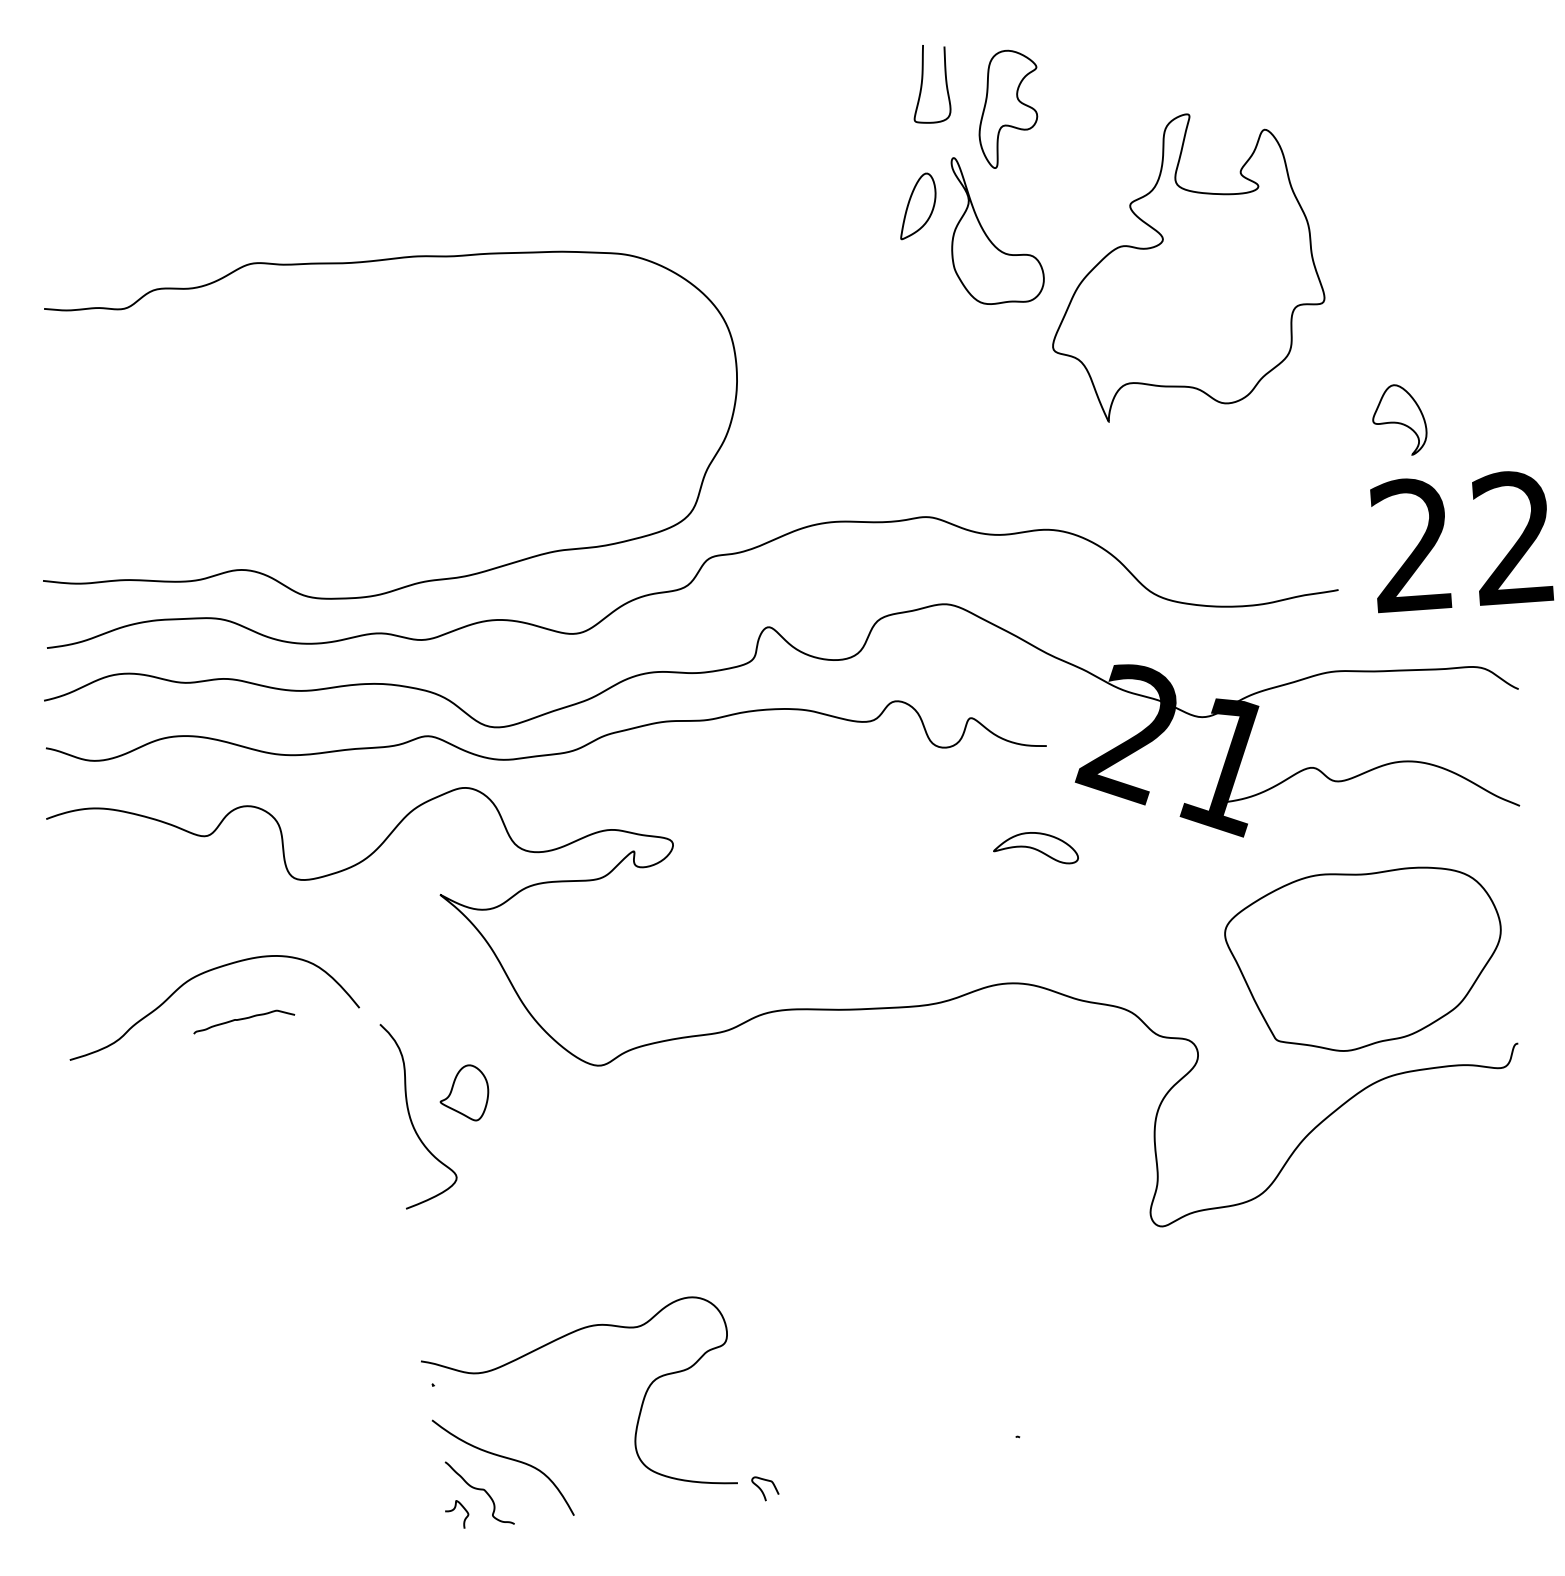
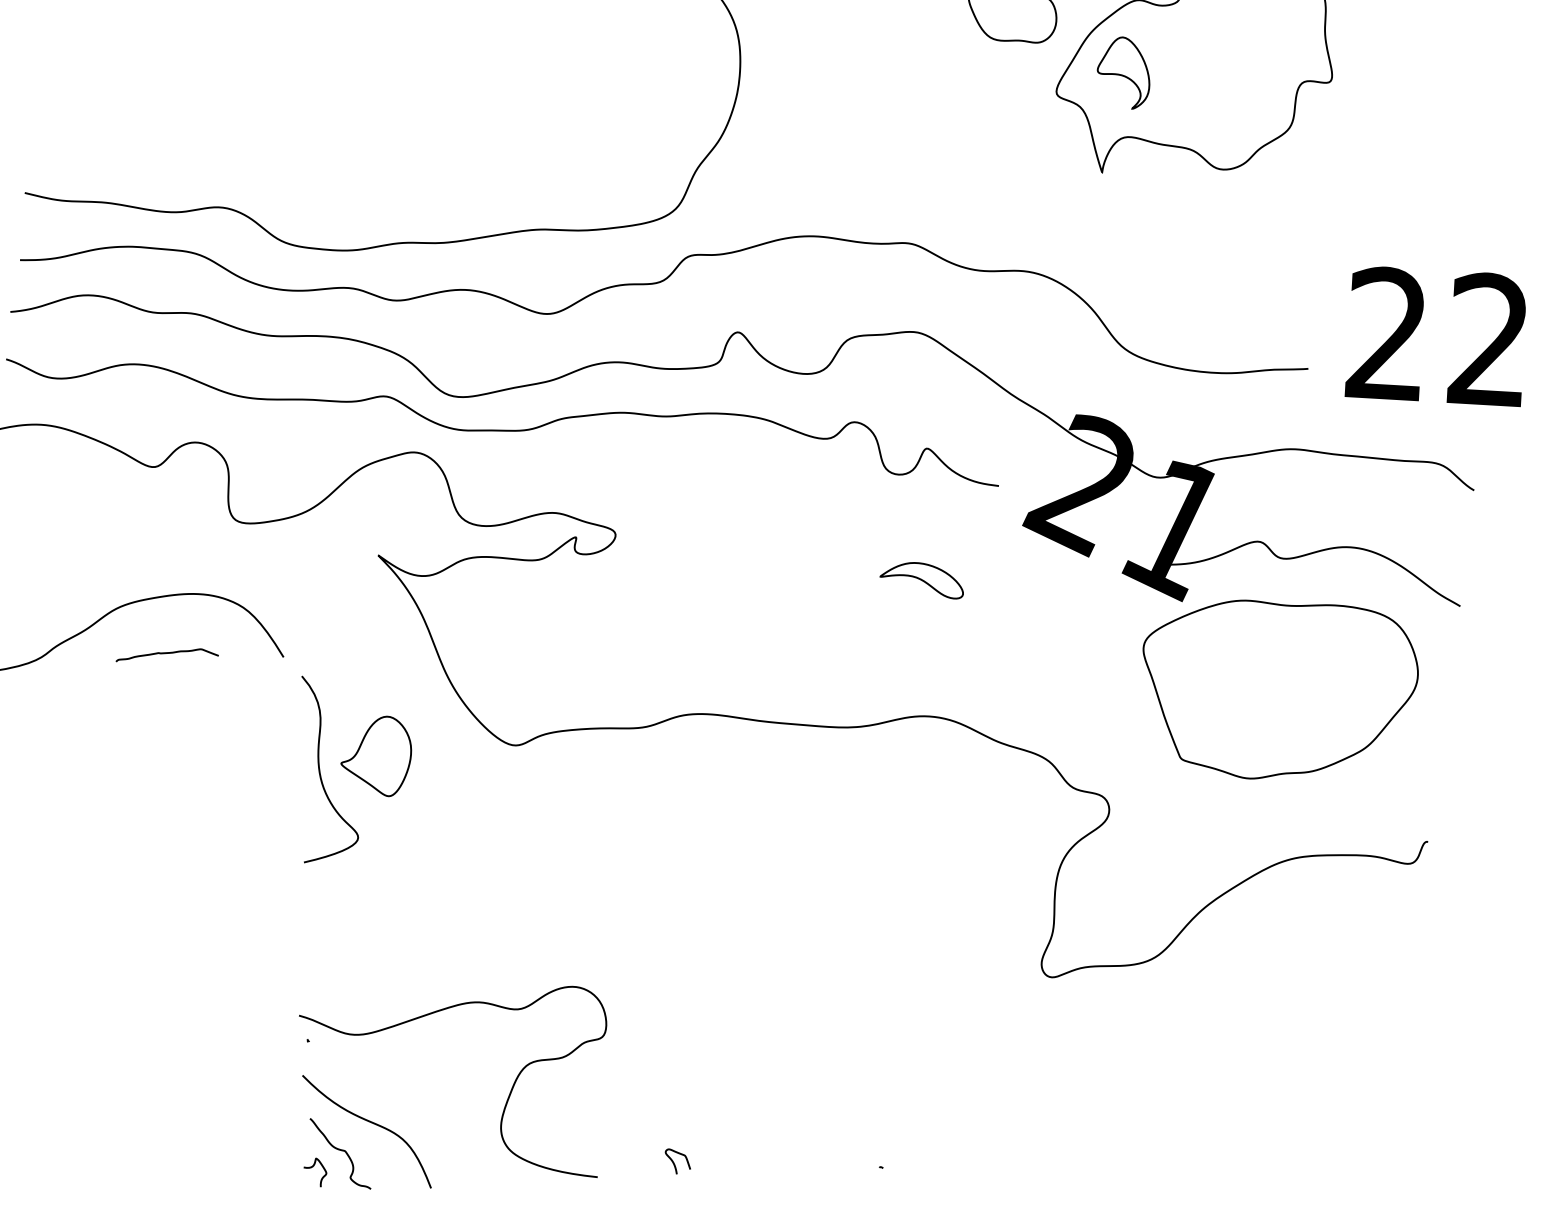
part: (1399, 419) -> (1123, 72), moved
part: (1035, 848) -> (921, 579), moved
part: (1362, 958) -> (1276, 688), moved
part: (464, 1092) -> (376, 754), size x1.43
curve: (762, 1490) -> (674, 1163), moved

